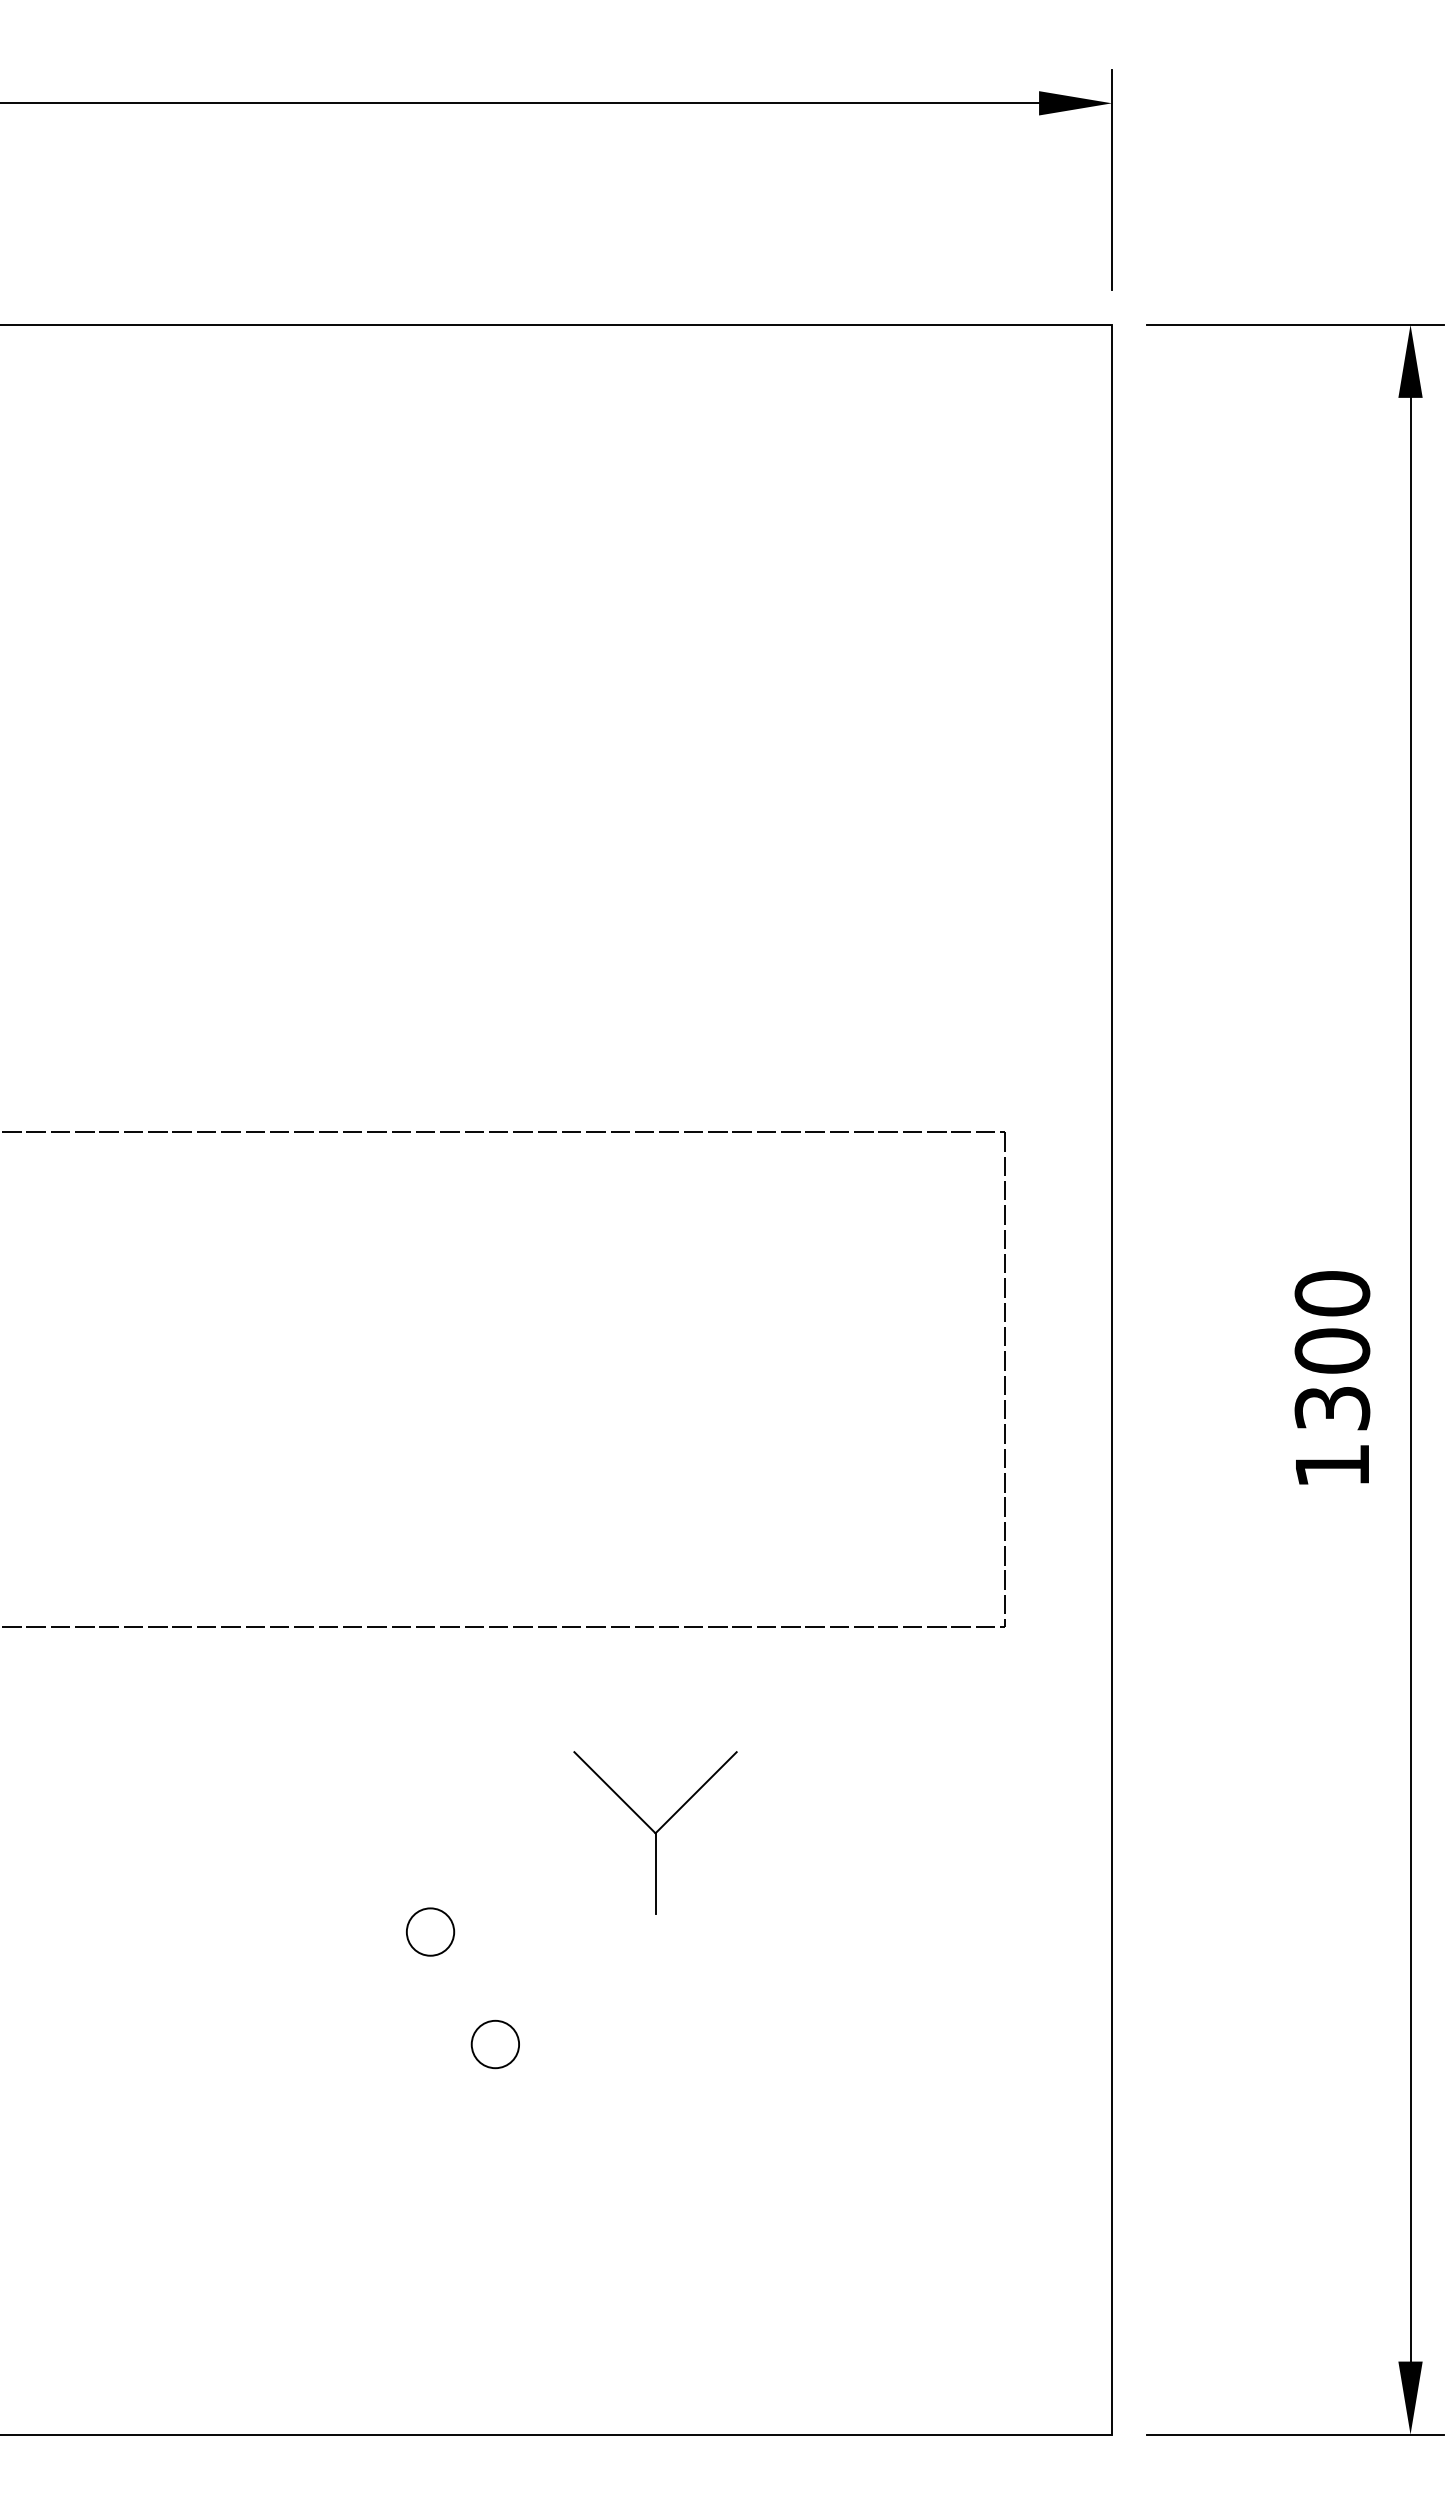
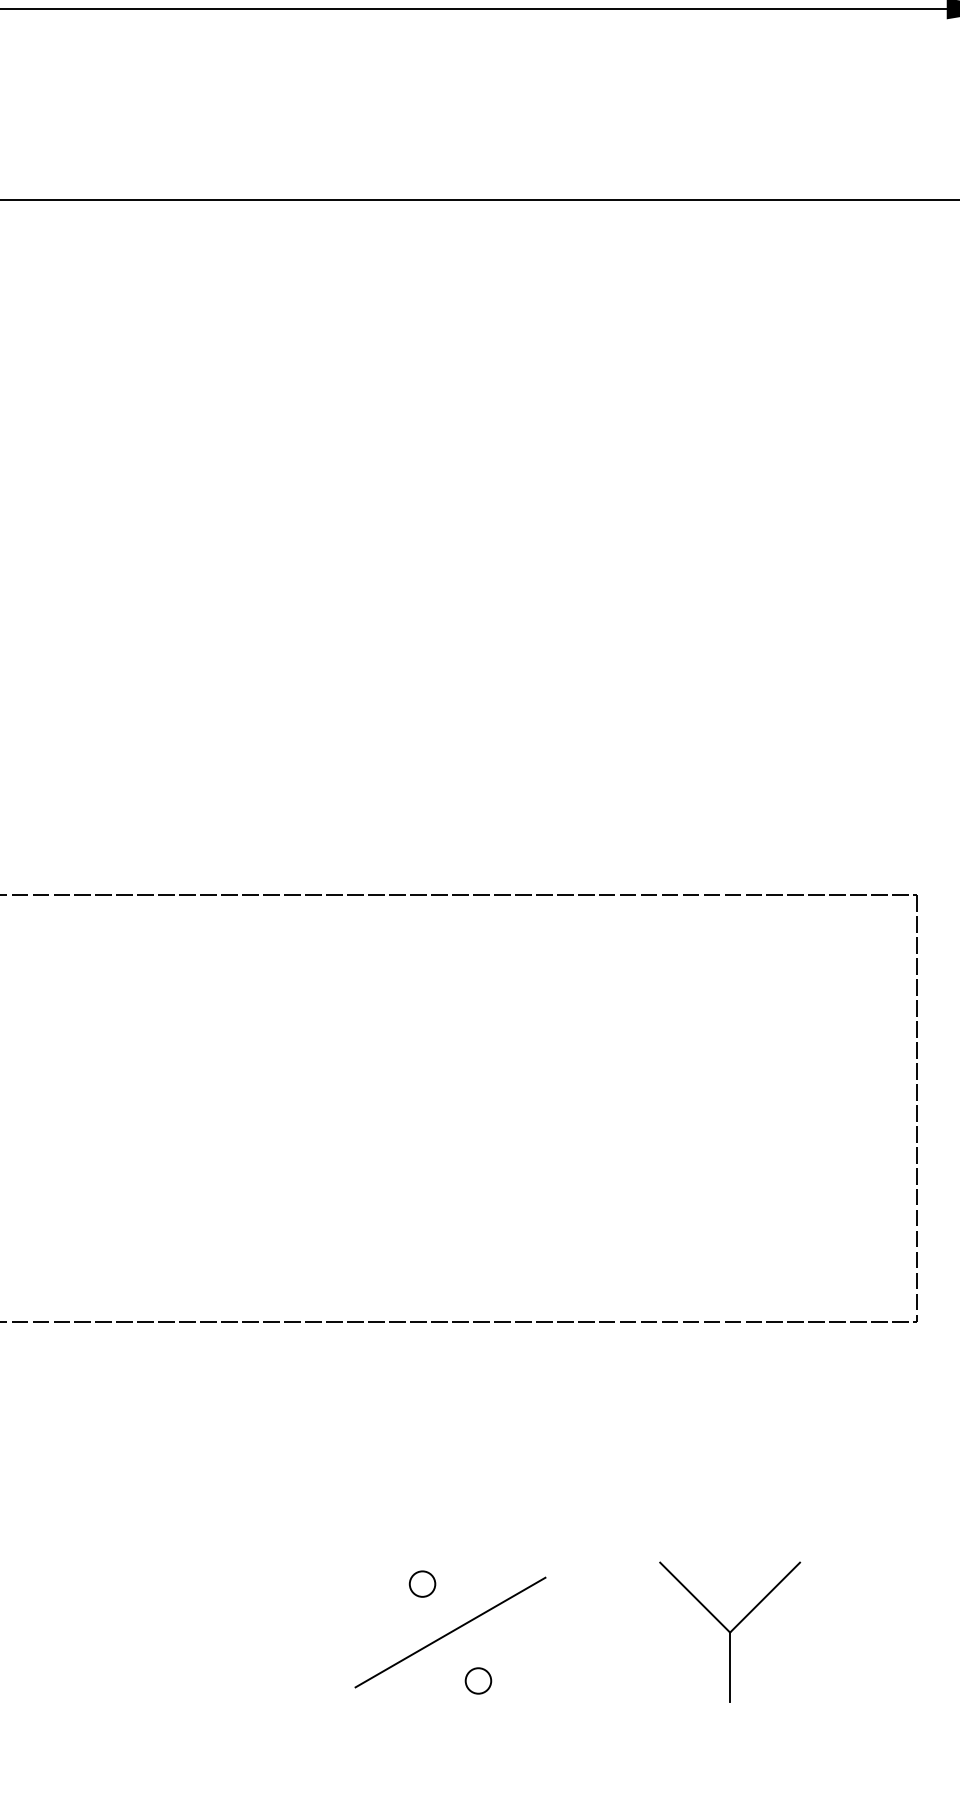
part: (655, 1832) -> (730, 1631), moved
circle: (430, 1931) -> (422, 1583), size x0.62
line: (462, 1987) -> (450, 1631), added
circle: (495, 2044) -> (478, 1680), size x0.62

